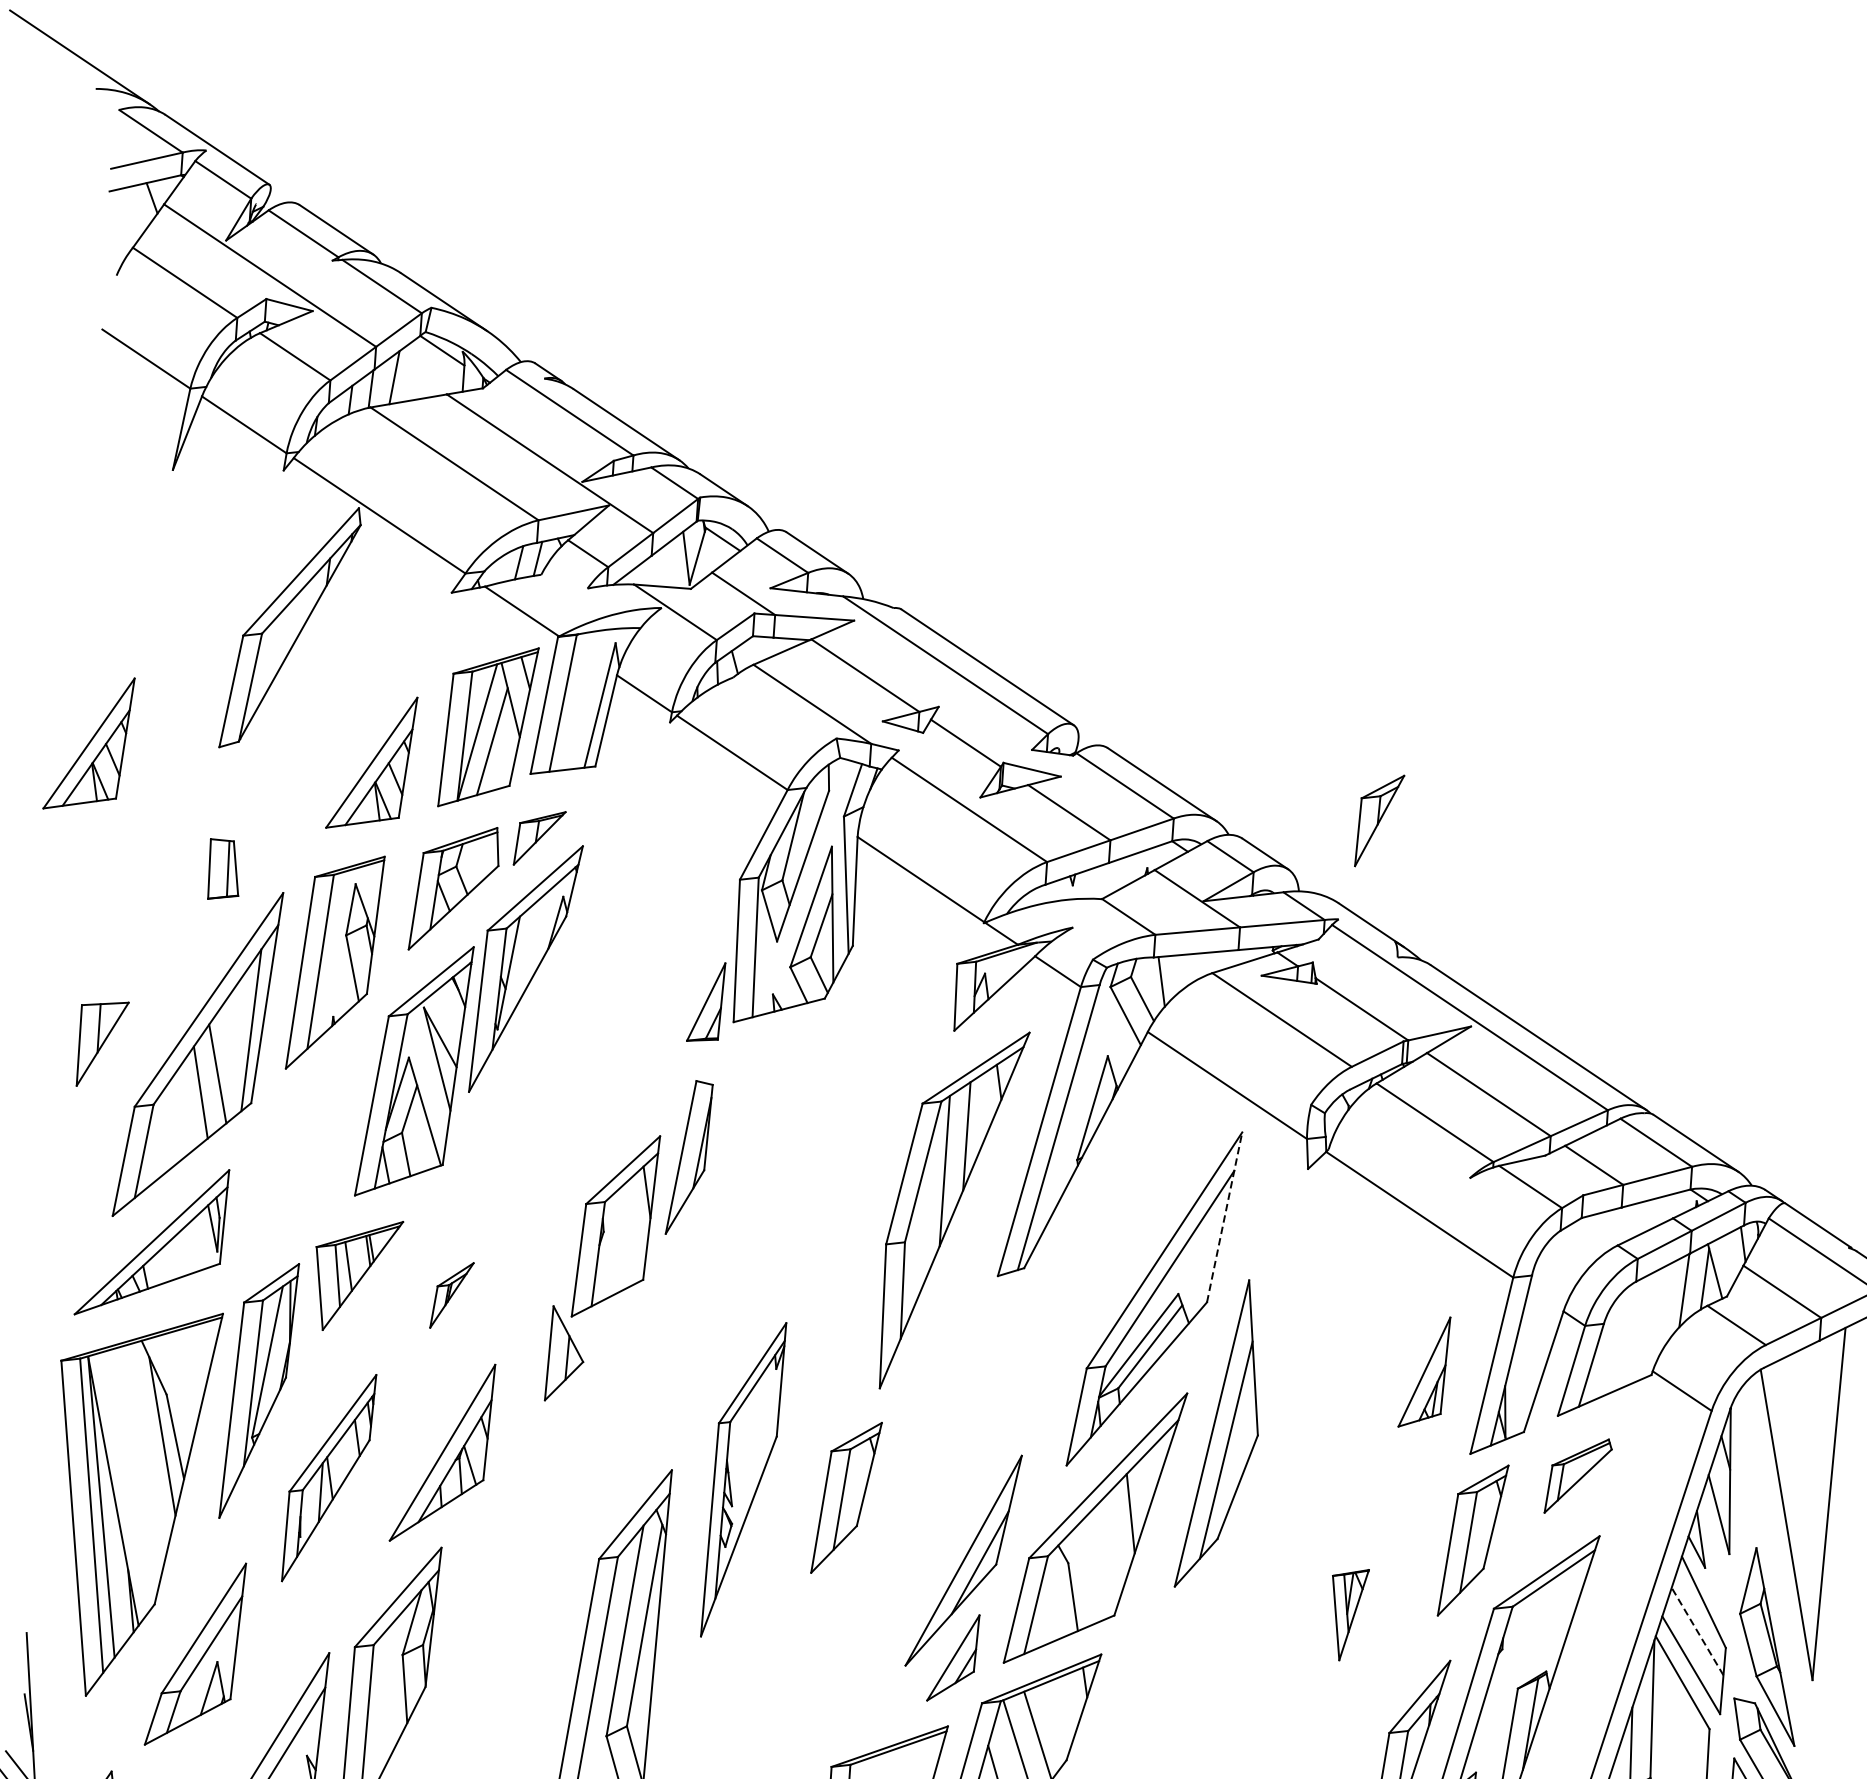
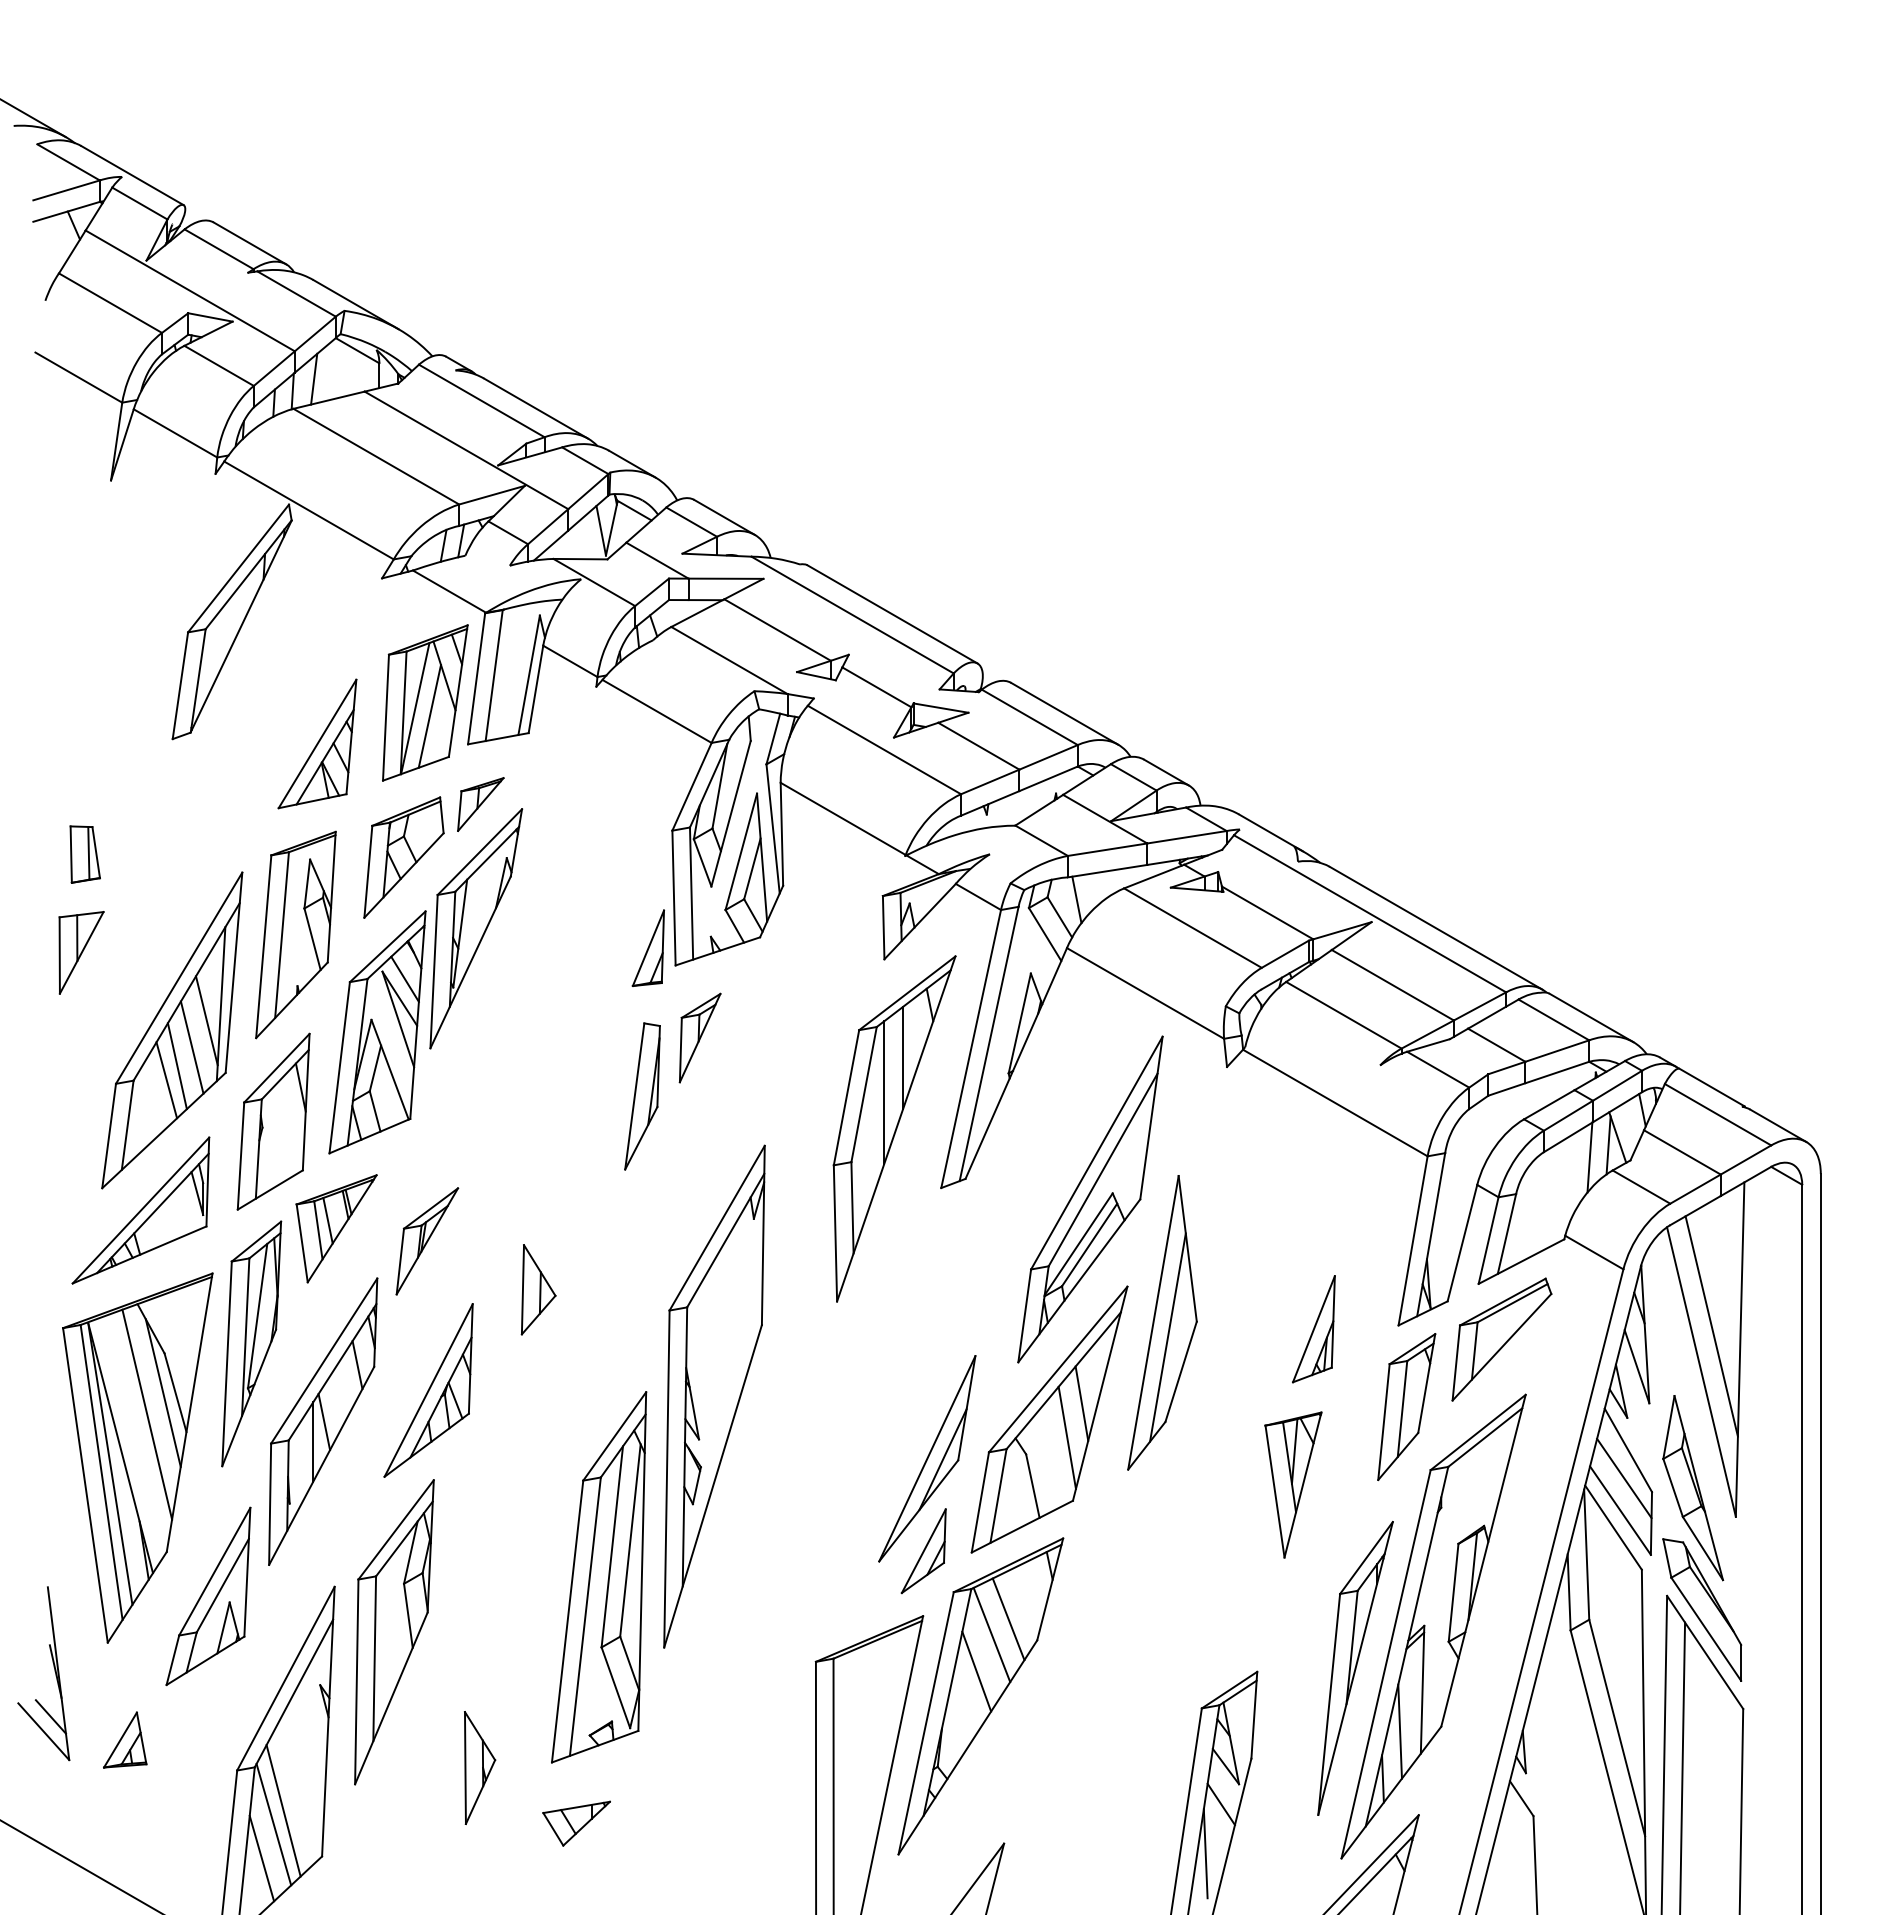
part: (89, 742) -> (49, 743), removed
part: (1378, 820) -> (699, 1037), moved
part: (223, 869) -> (84, 854), moved
line: (446, 1016) -> (404, 978), added
part: (102, 1043) -> (81, 952), moved
line: (234, 1046) -> (206, 1020), added
line: (188, 1106) -> (166, 1080), added
line: (1224, 1216) -> (1151, 1117), dashed -> solid
part: (615, 1226) -> (273, 1121), moved
part: (452, 1295) -> (427, 1241), size x1.67
part: (1423, 1372) -> (1313, 1329), moved
line: (144, 1457) -> (147, 1414), added
part: (1578, 1476) -> (1501, 1339), size x1.67
part: (329, 1477) -> (323, 1421), size x1.43
line: (1800, 1477) -> (1711, 1326), added
part: (743, 1479) -> (714, 1396), size x1.67
part: (846, 1498) -> (812, 1407), removed
line: (1112, 1548) -> (1066, 1437), added
part: (1348, 1614) -> (1293, 1484), size x1.67
line: (1697, 1631) -> (1624, 1478), dashed -> solid

